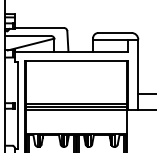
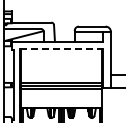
line: (76, 61) -> (61, 49), solid -> dashed

